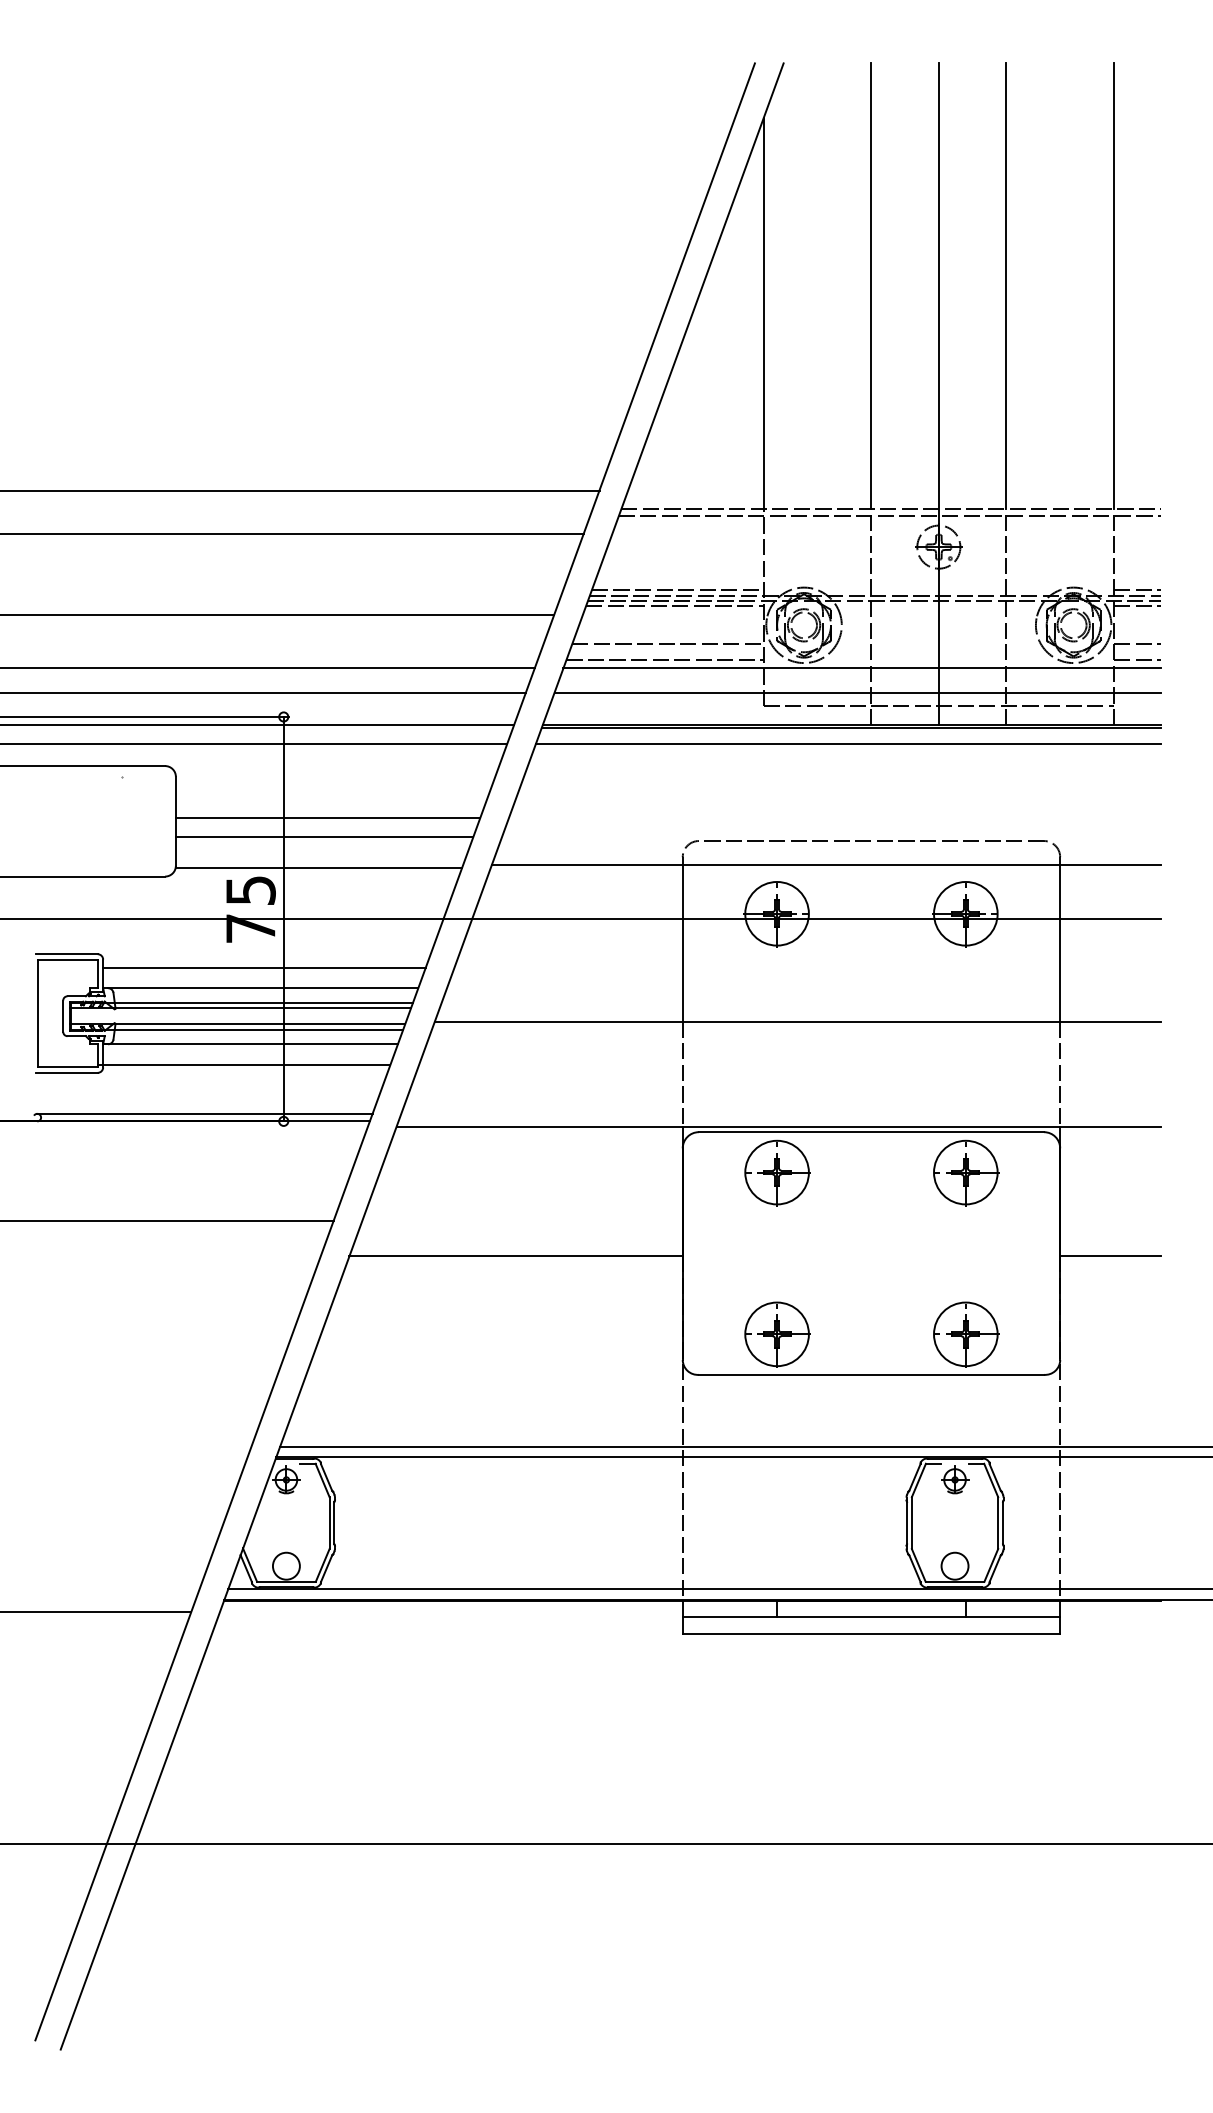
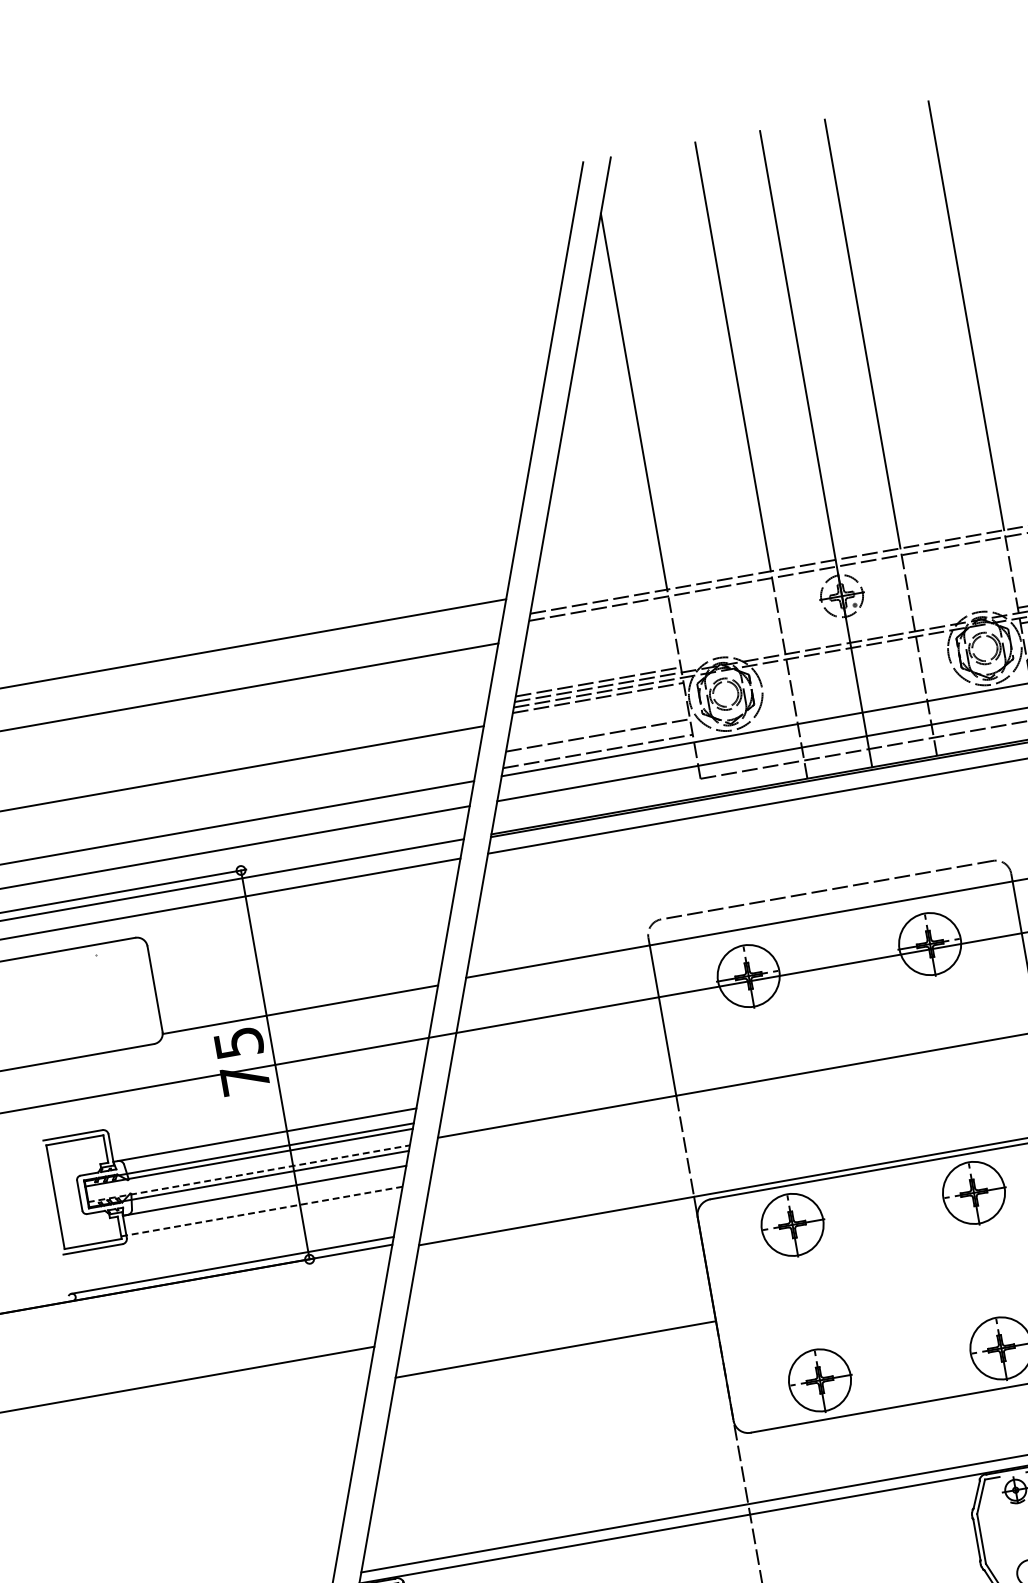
line: (327, 818) -> (300, 960), removed
line: (324, 836) -> (300, 978), removed
line: (264, 967) -> (265, 1114), removed
line: (238, 1024) -> (249, 1173), solid -> dashed
line: (244, 1064) -> (262, 1211), solid -> dashed

